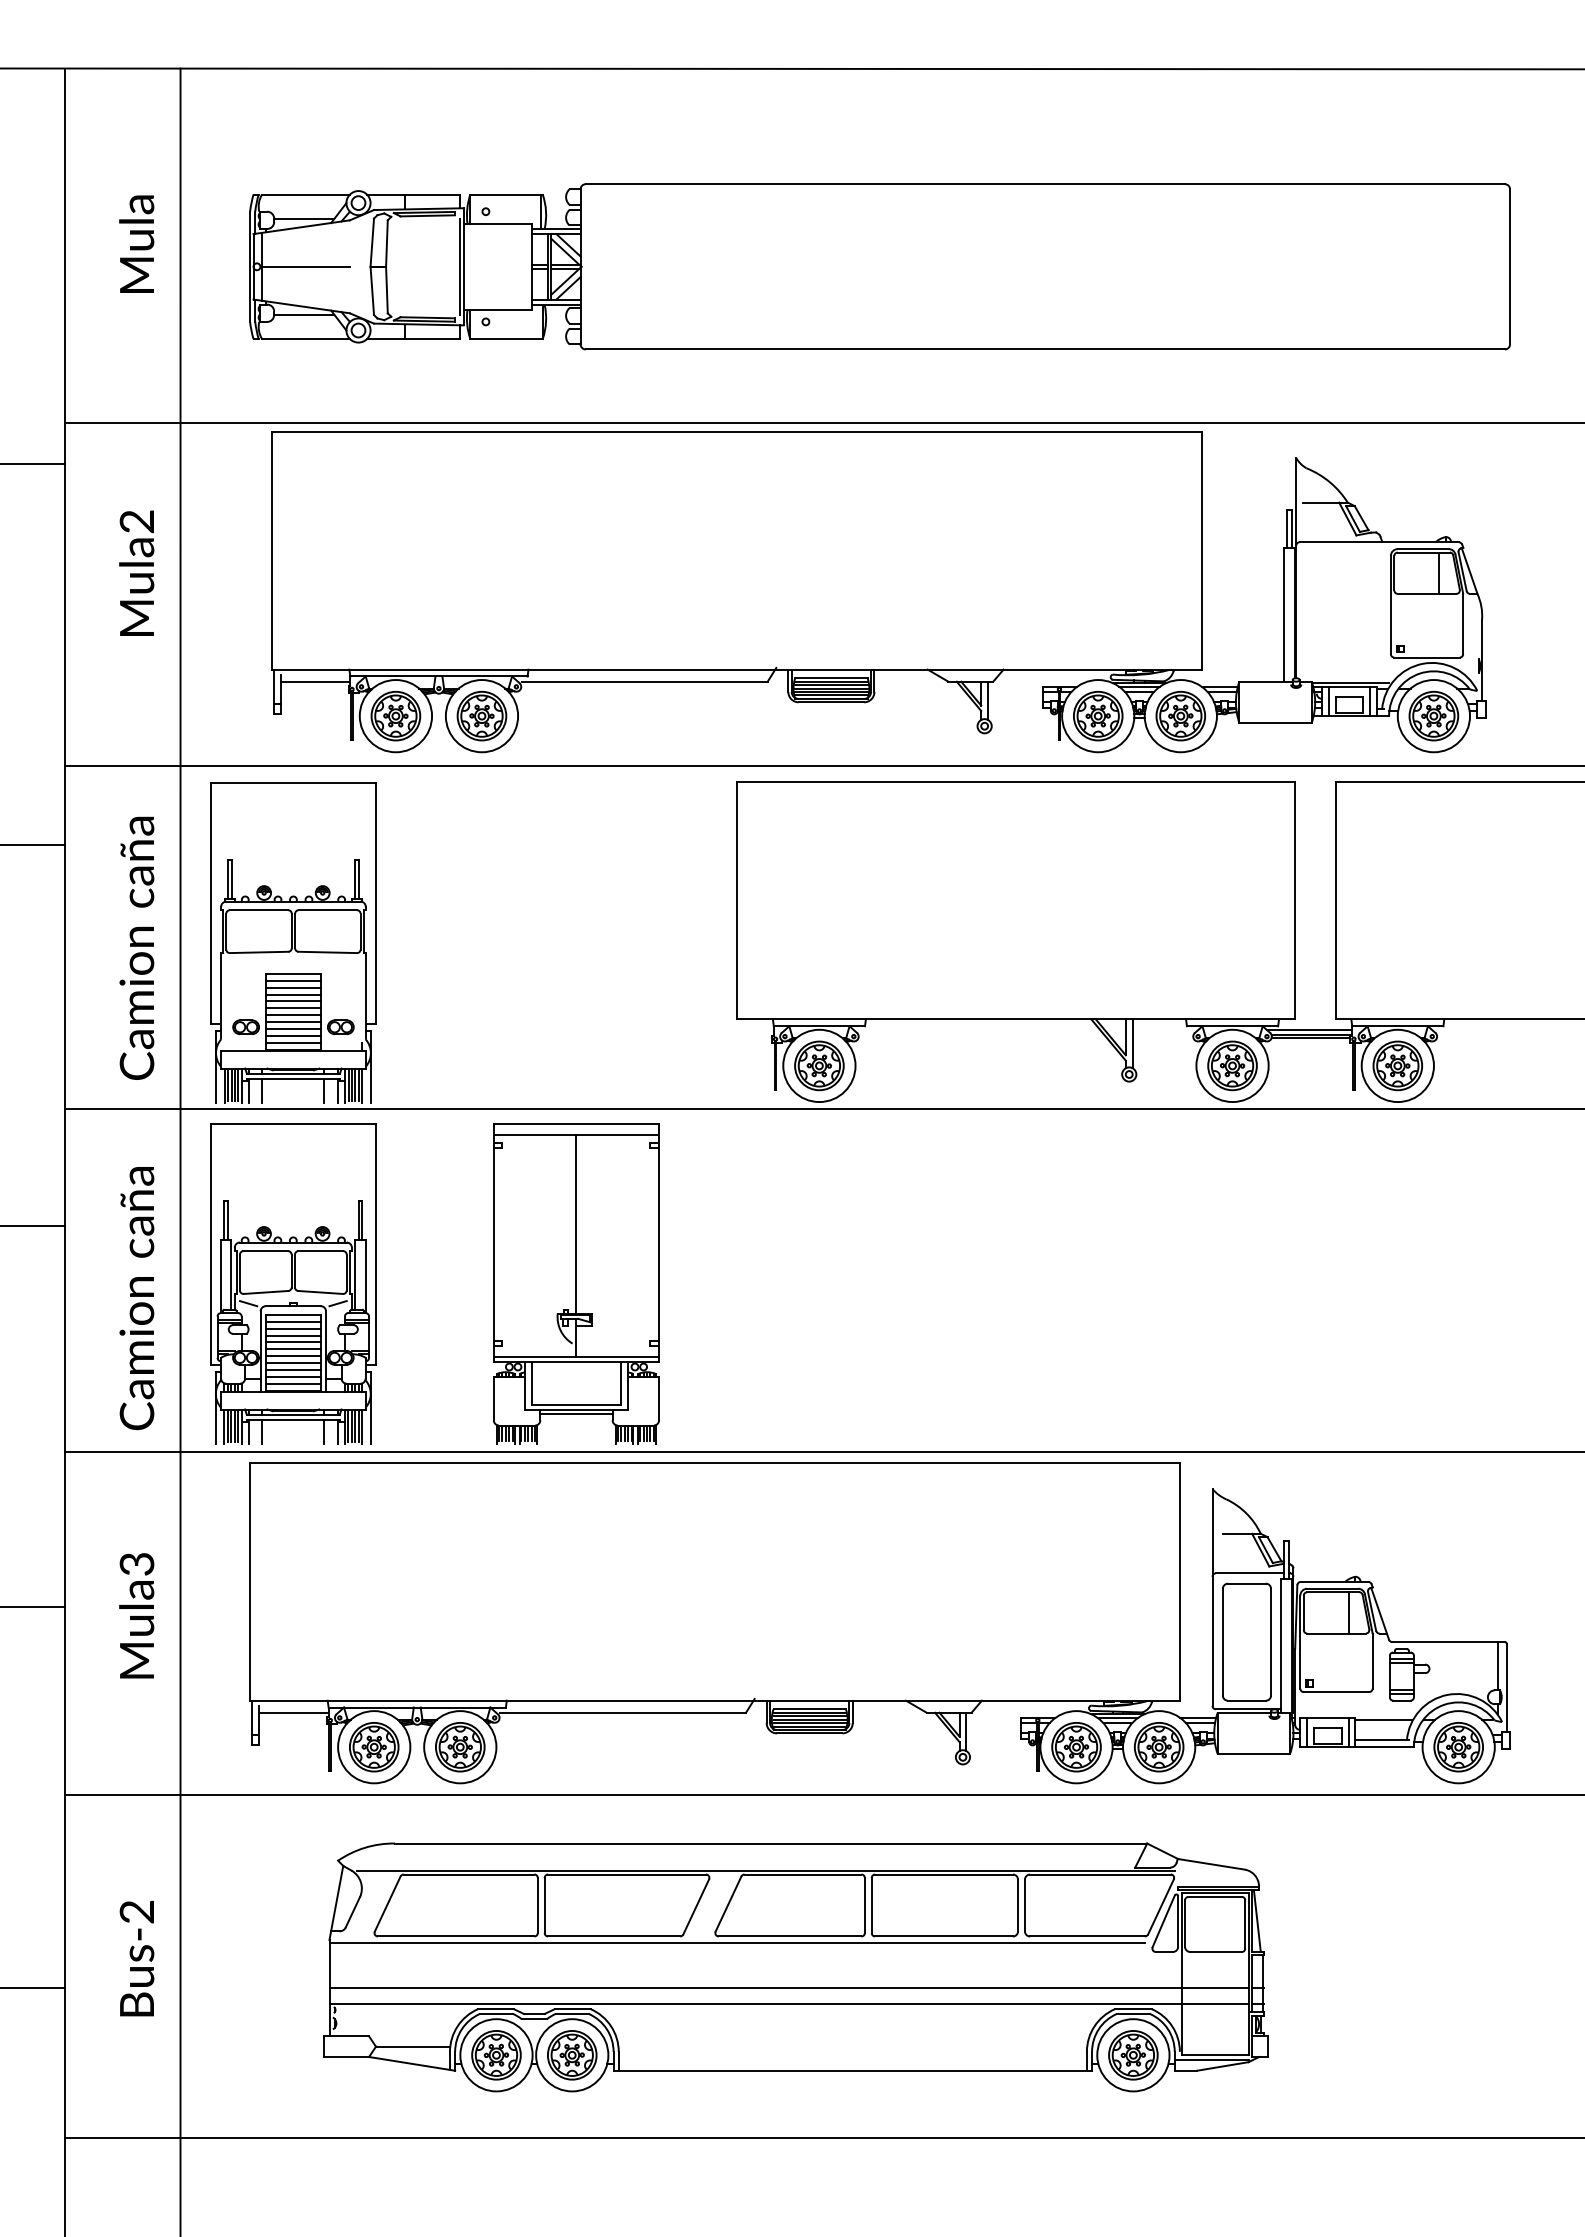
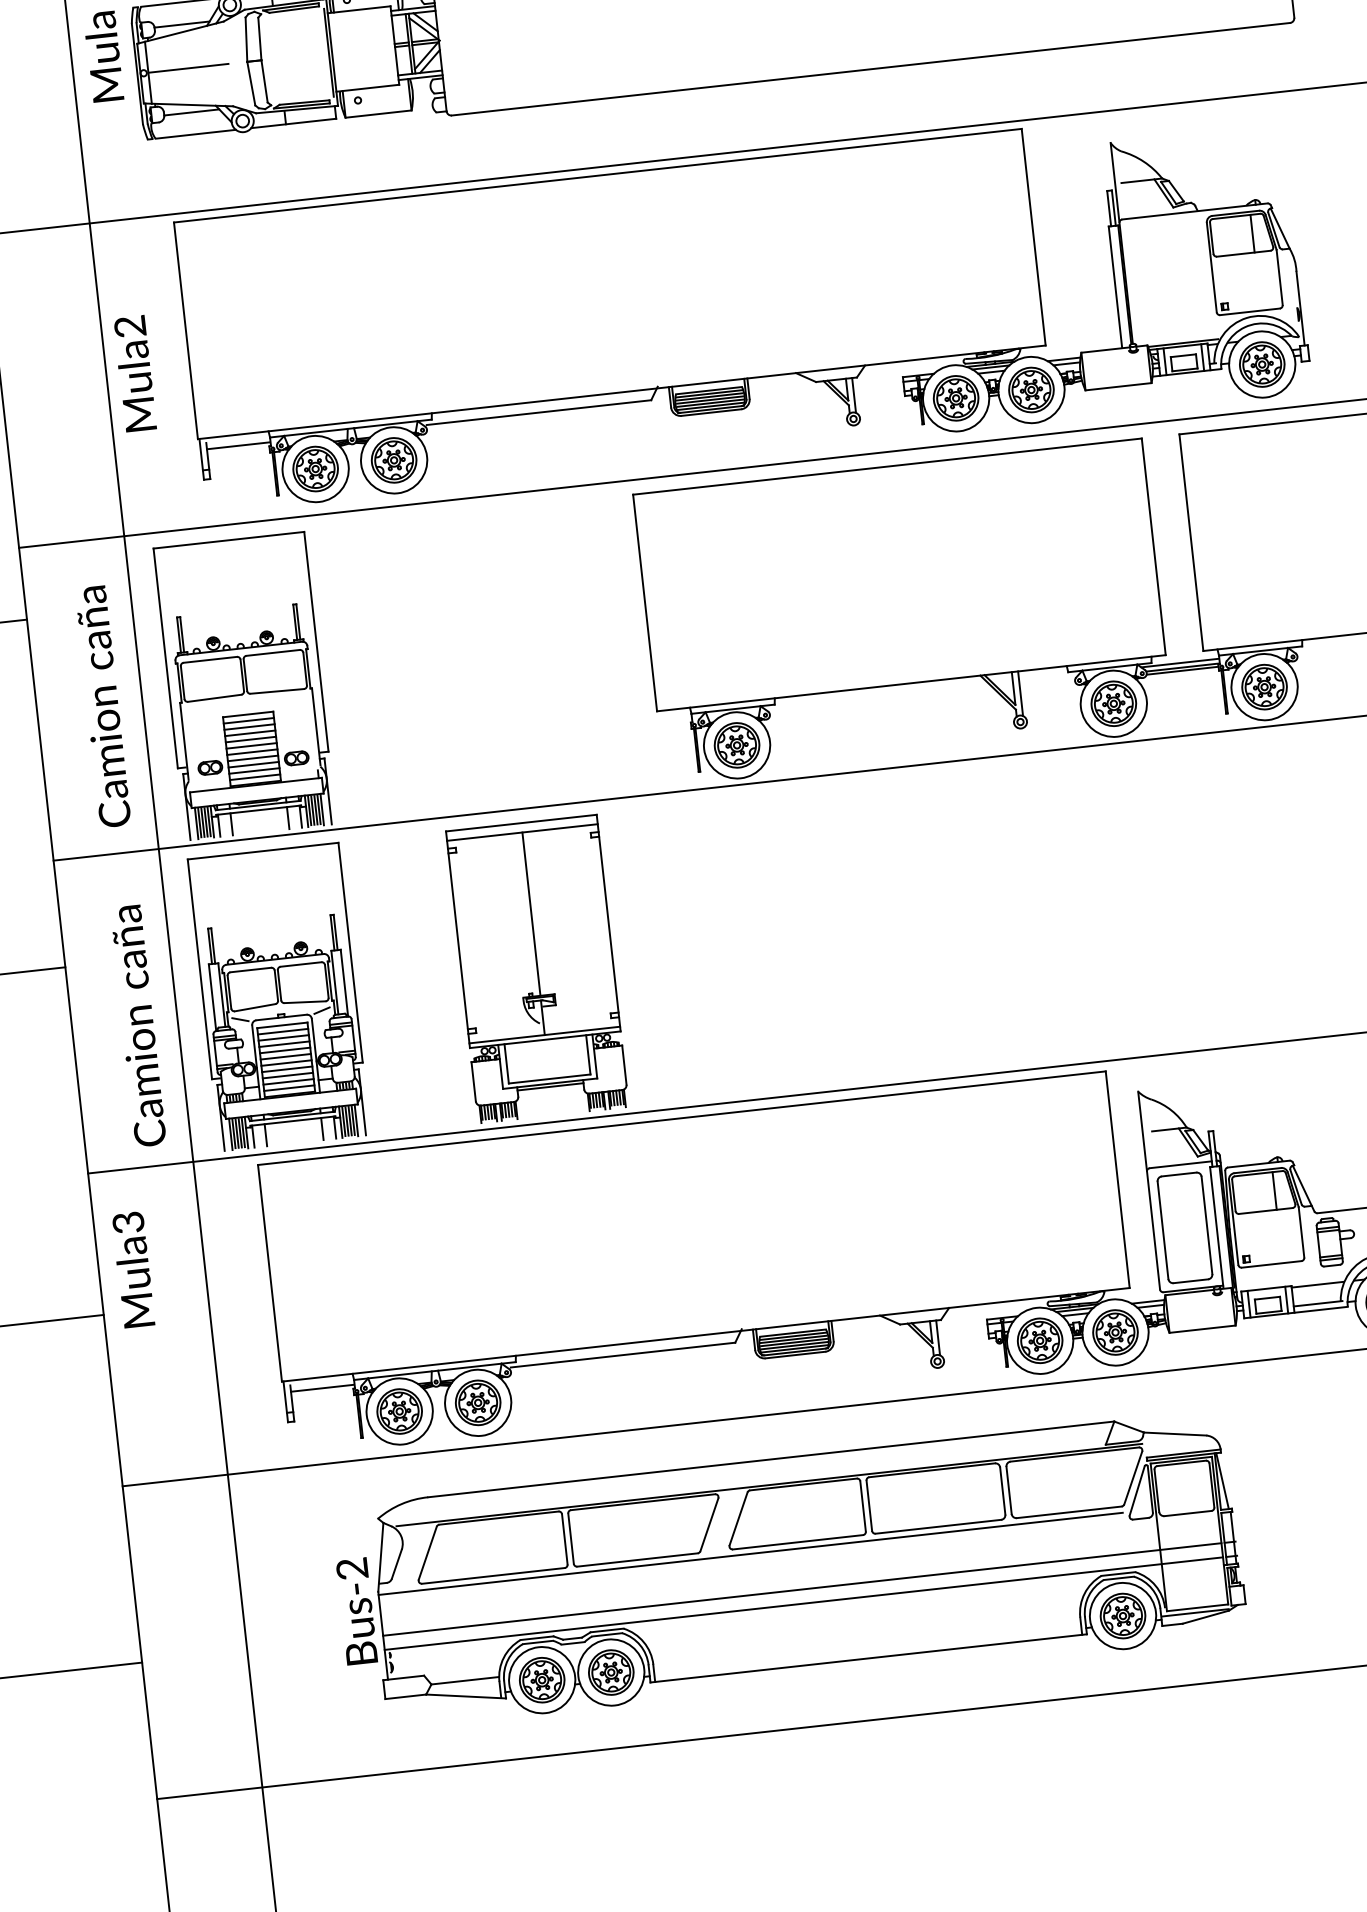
text: (136, 243) -> (103, 56), moved
text: (136, 572) -> (134, 373), moved
text: (136, 1615) -> (133, 1269), moved
text: (136, 1958) -> (356, 1611), moved

